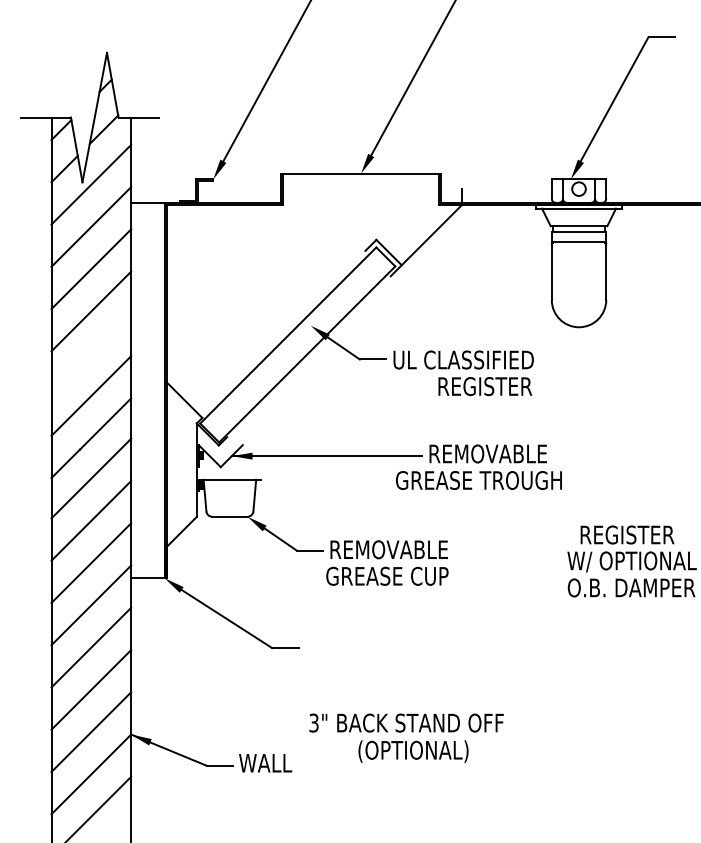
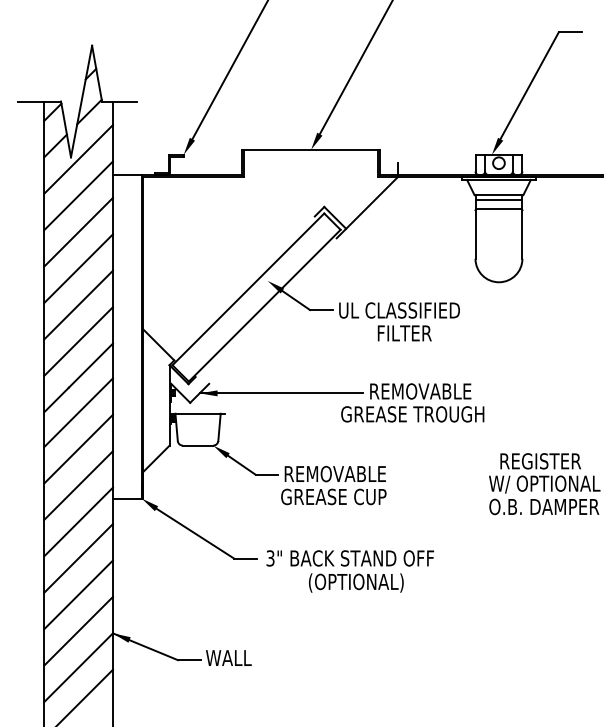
line: (91, 353) -> (78, 304), added
text: (485, 386) -> (418, 333), REGISTER -> FILTER
text: (406, 738) -> (350, 571), moved

